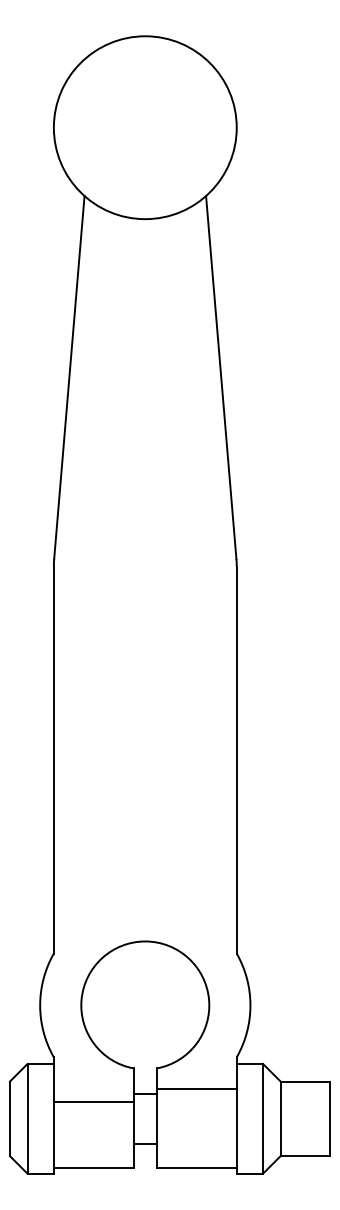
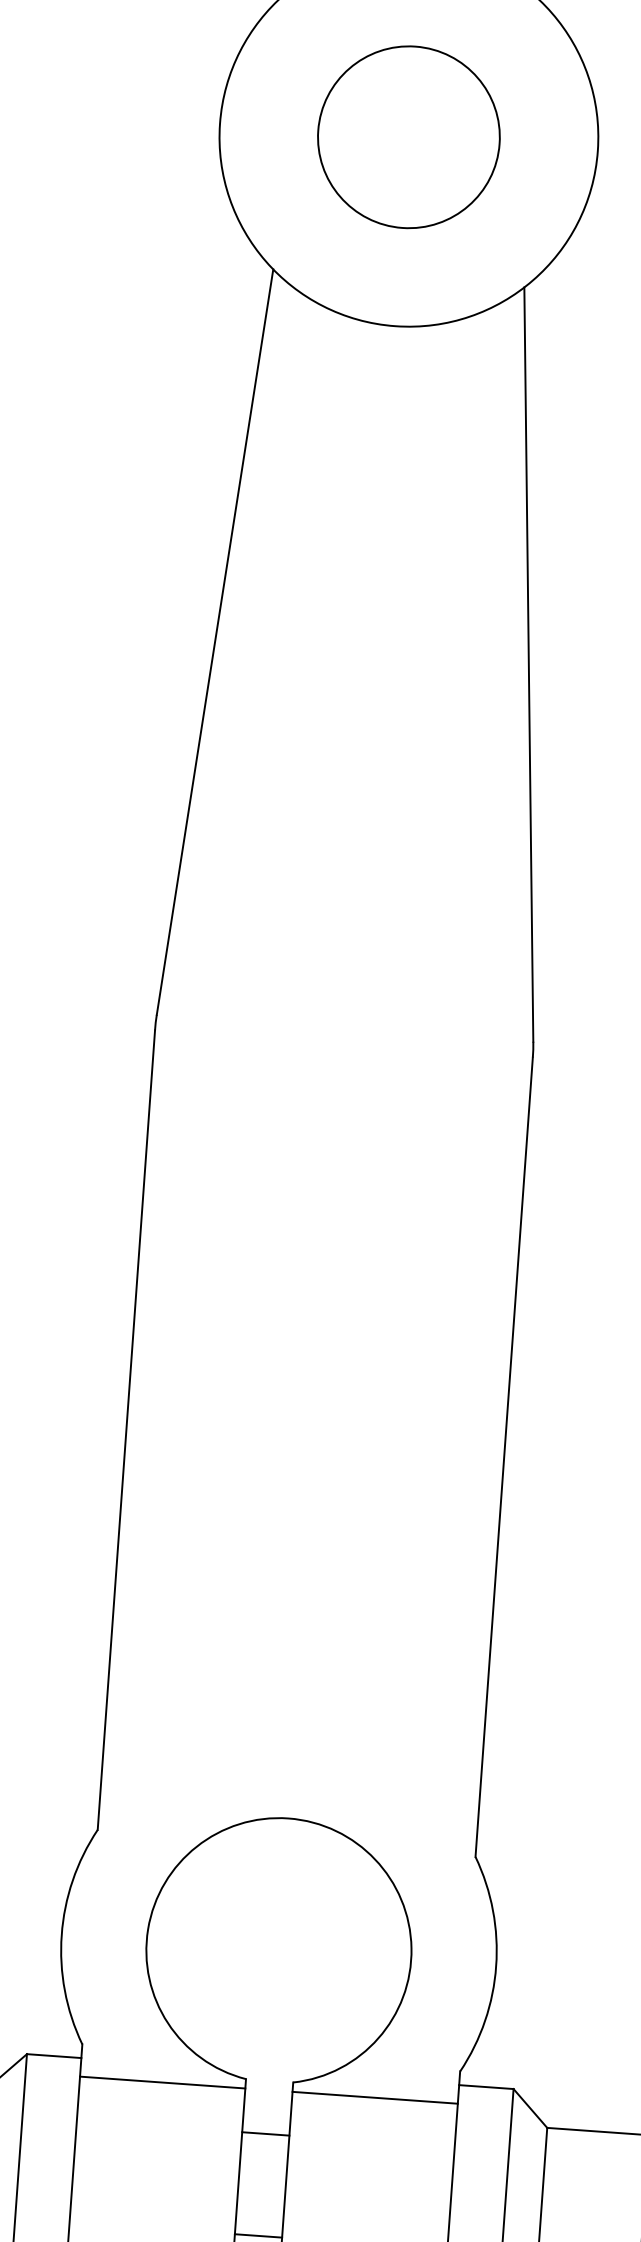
circle: (145, 127) -> (409, 136), added
line: (196, 1088) -> (374, 2096), moved
line: (93, 1101) -> (161, 2081), moved

